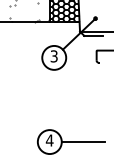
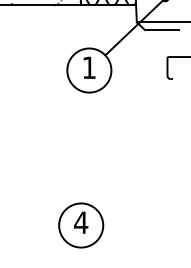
text: (53, 56) -> (88, 67), 3 -> 1
line: (83, 142) -> (143, 226), removed

